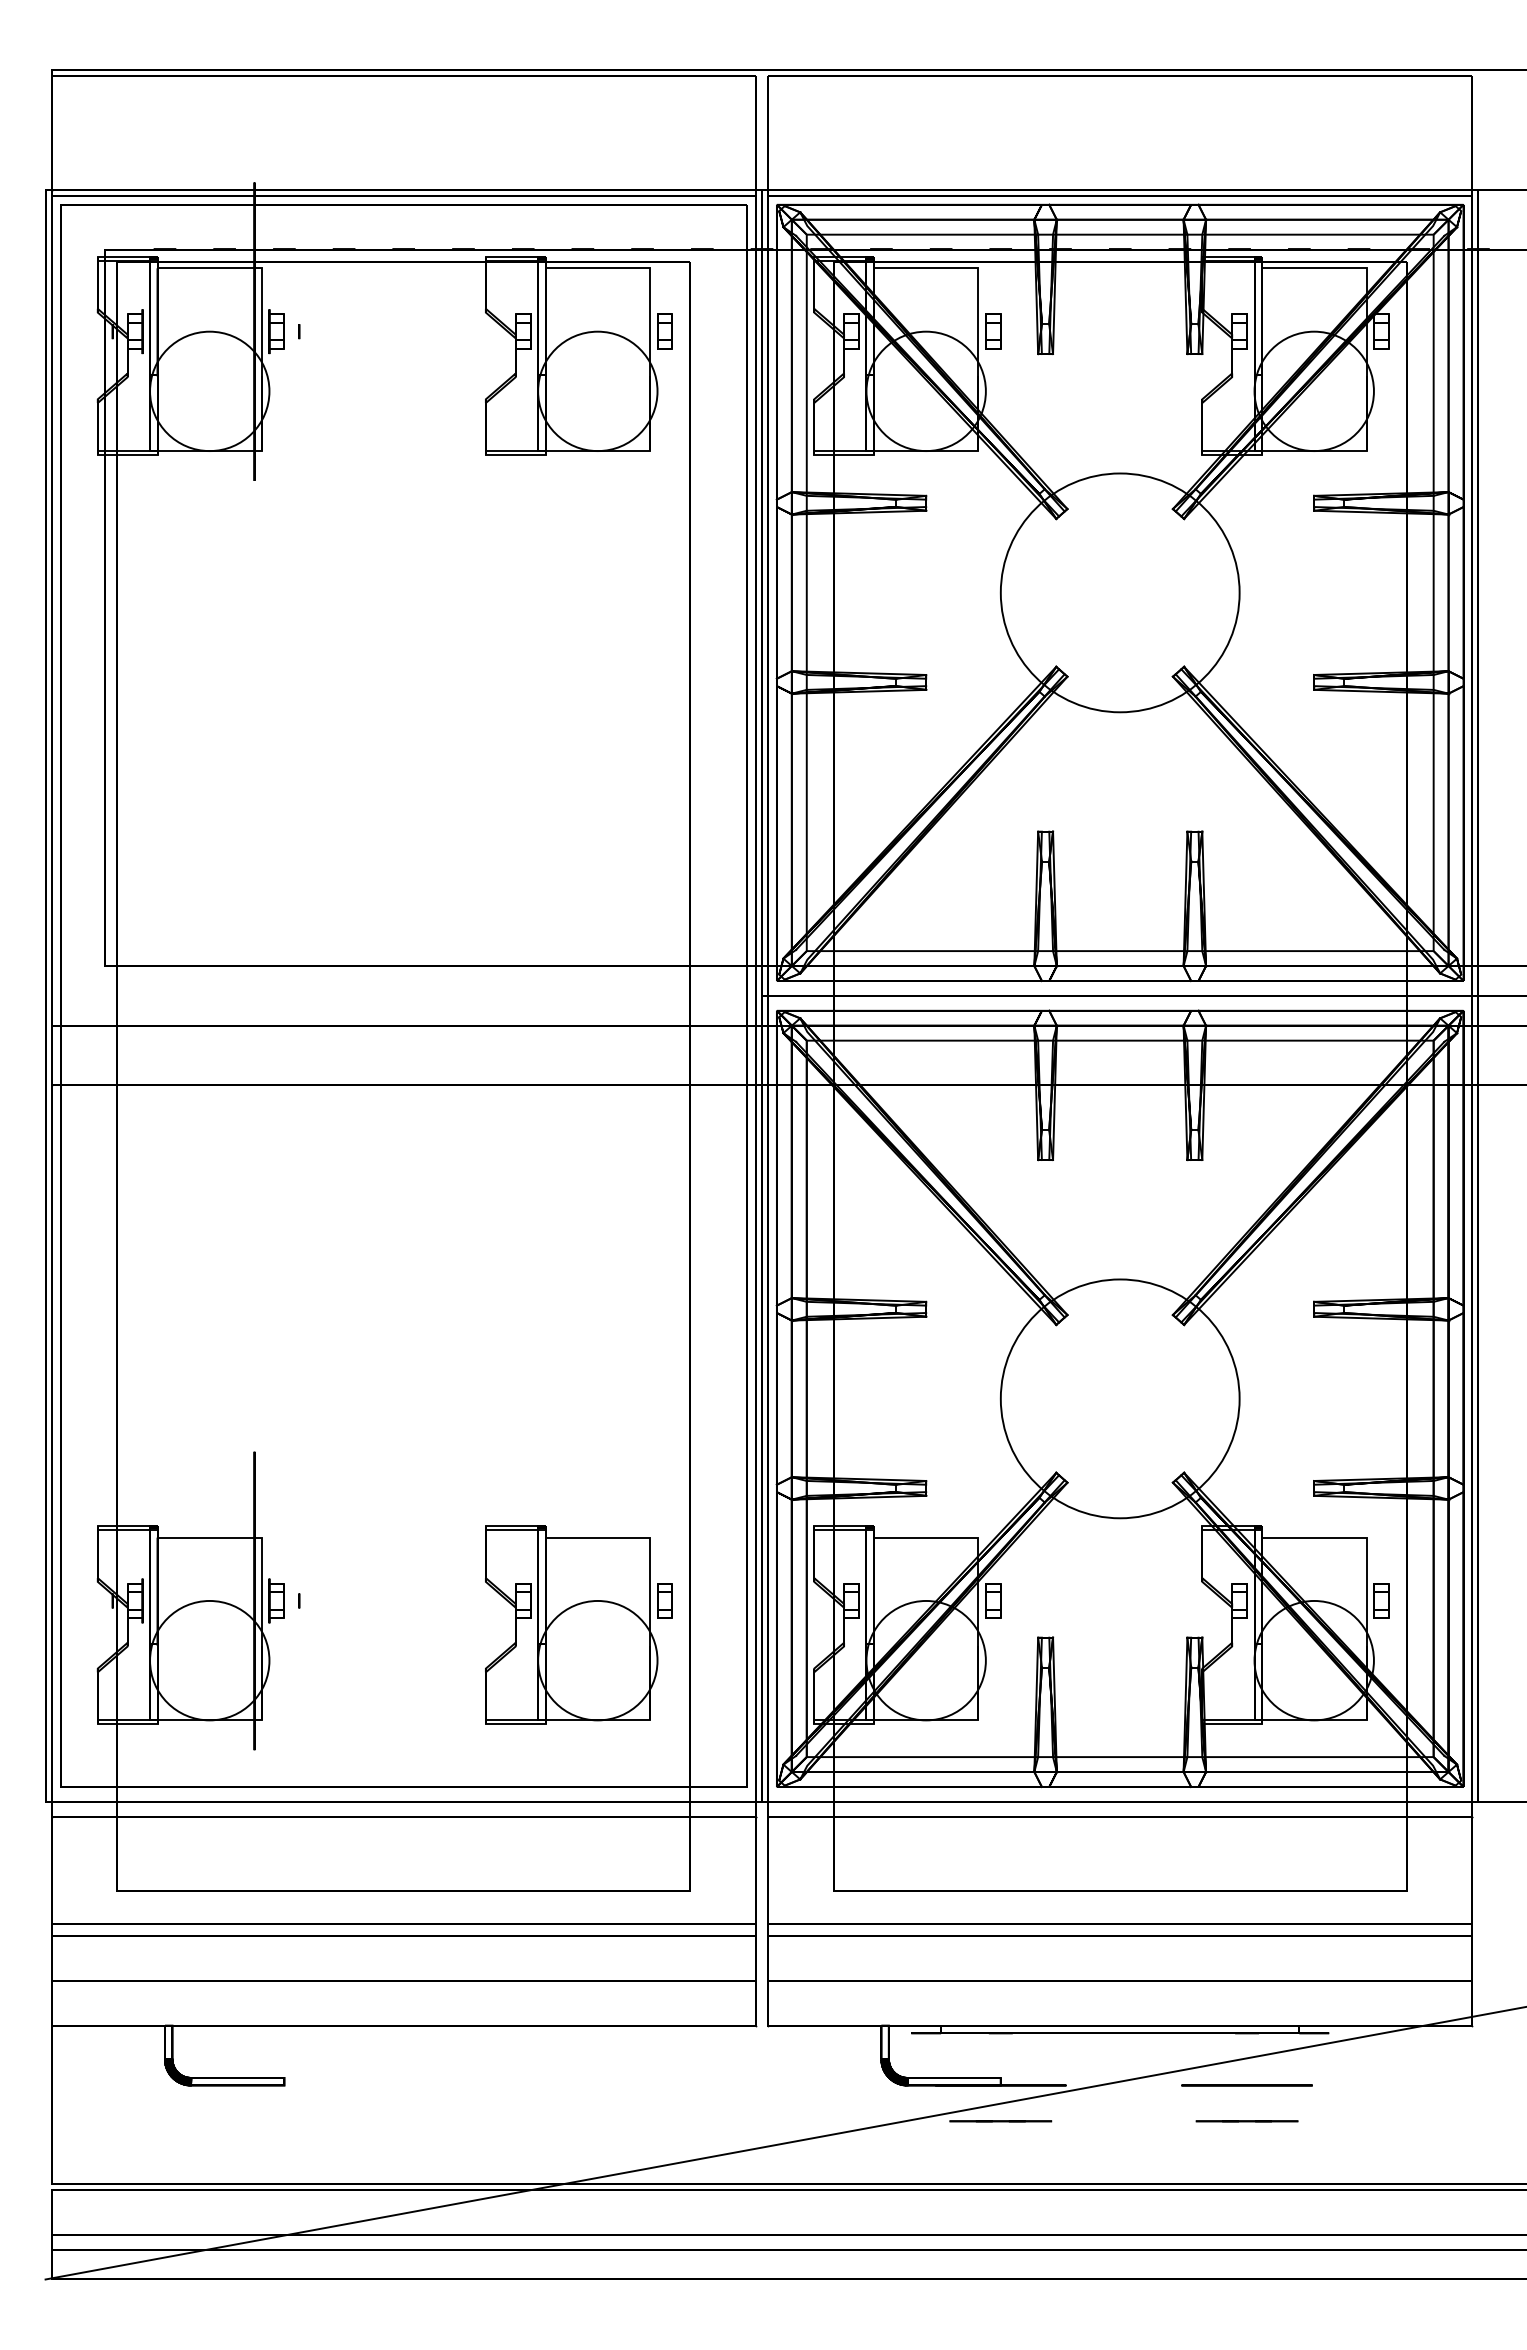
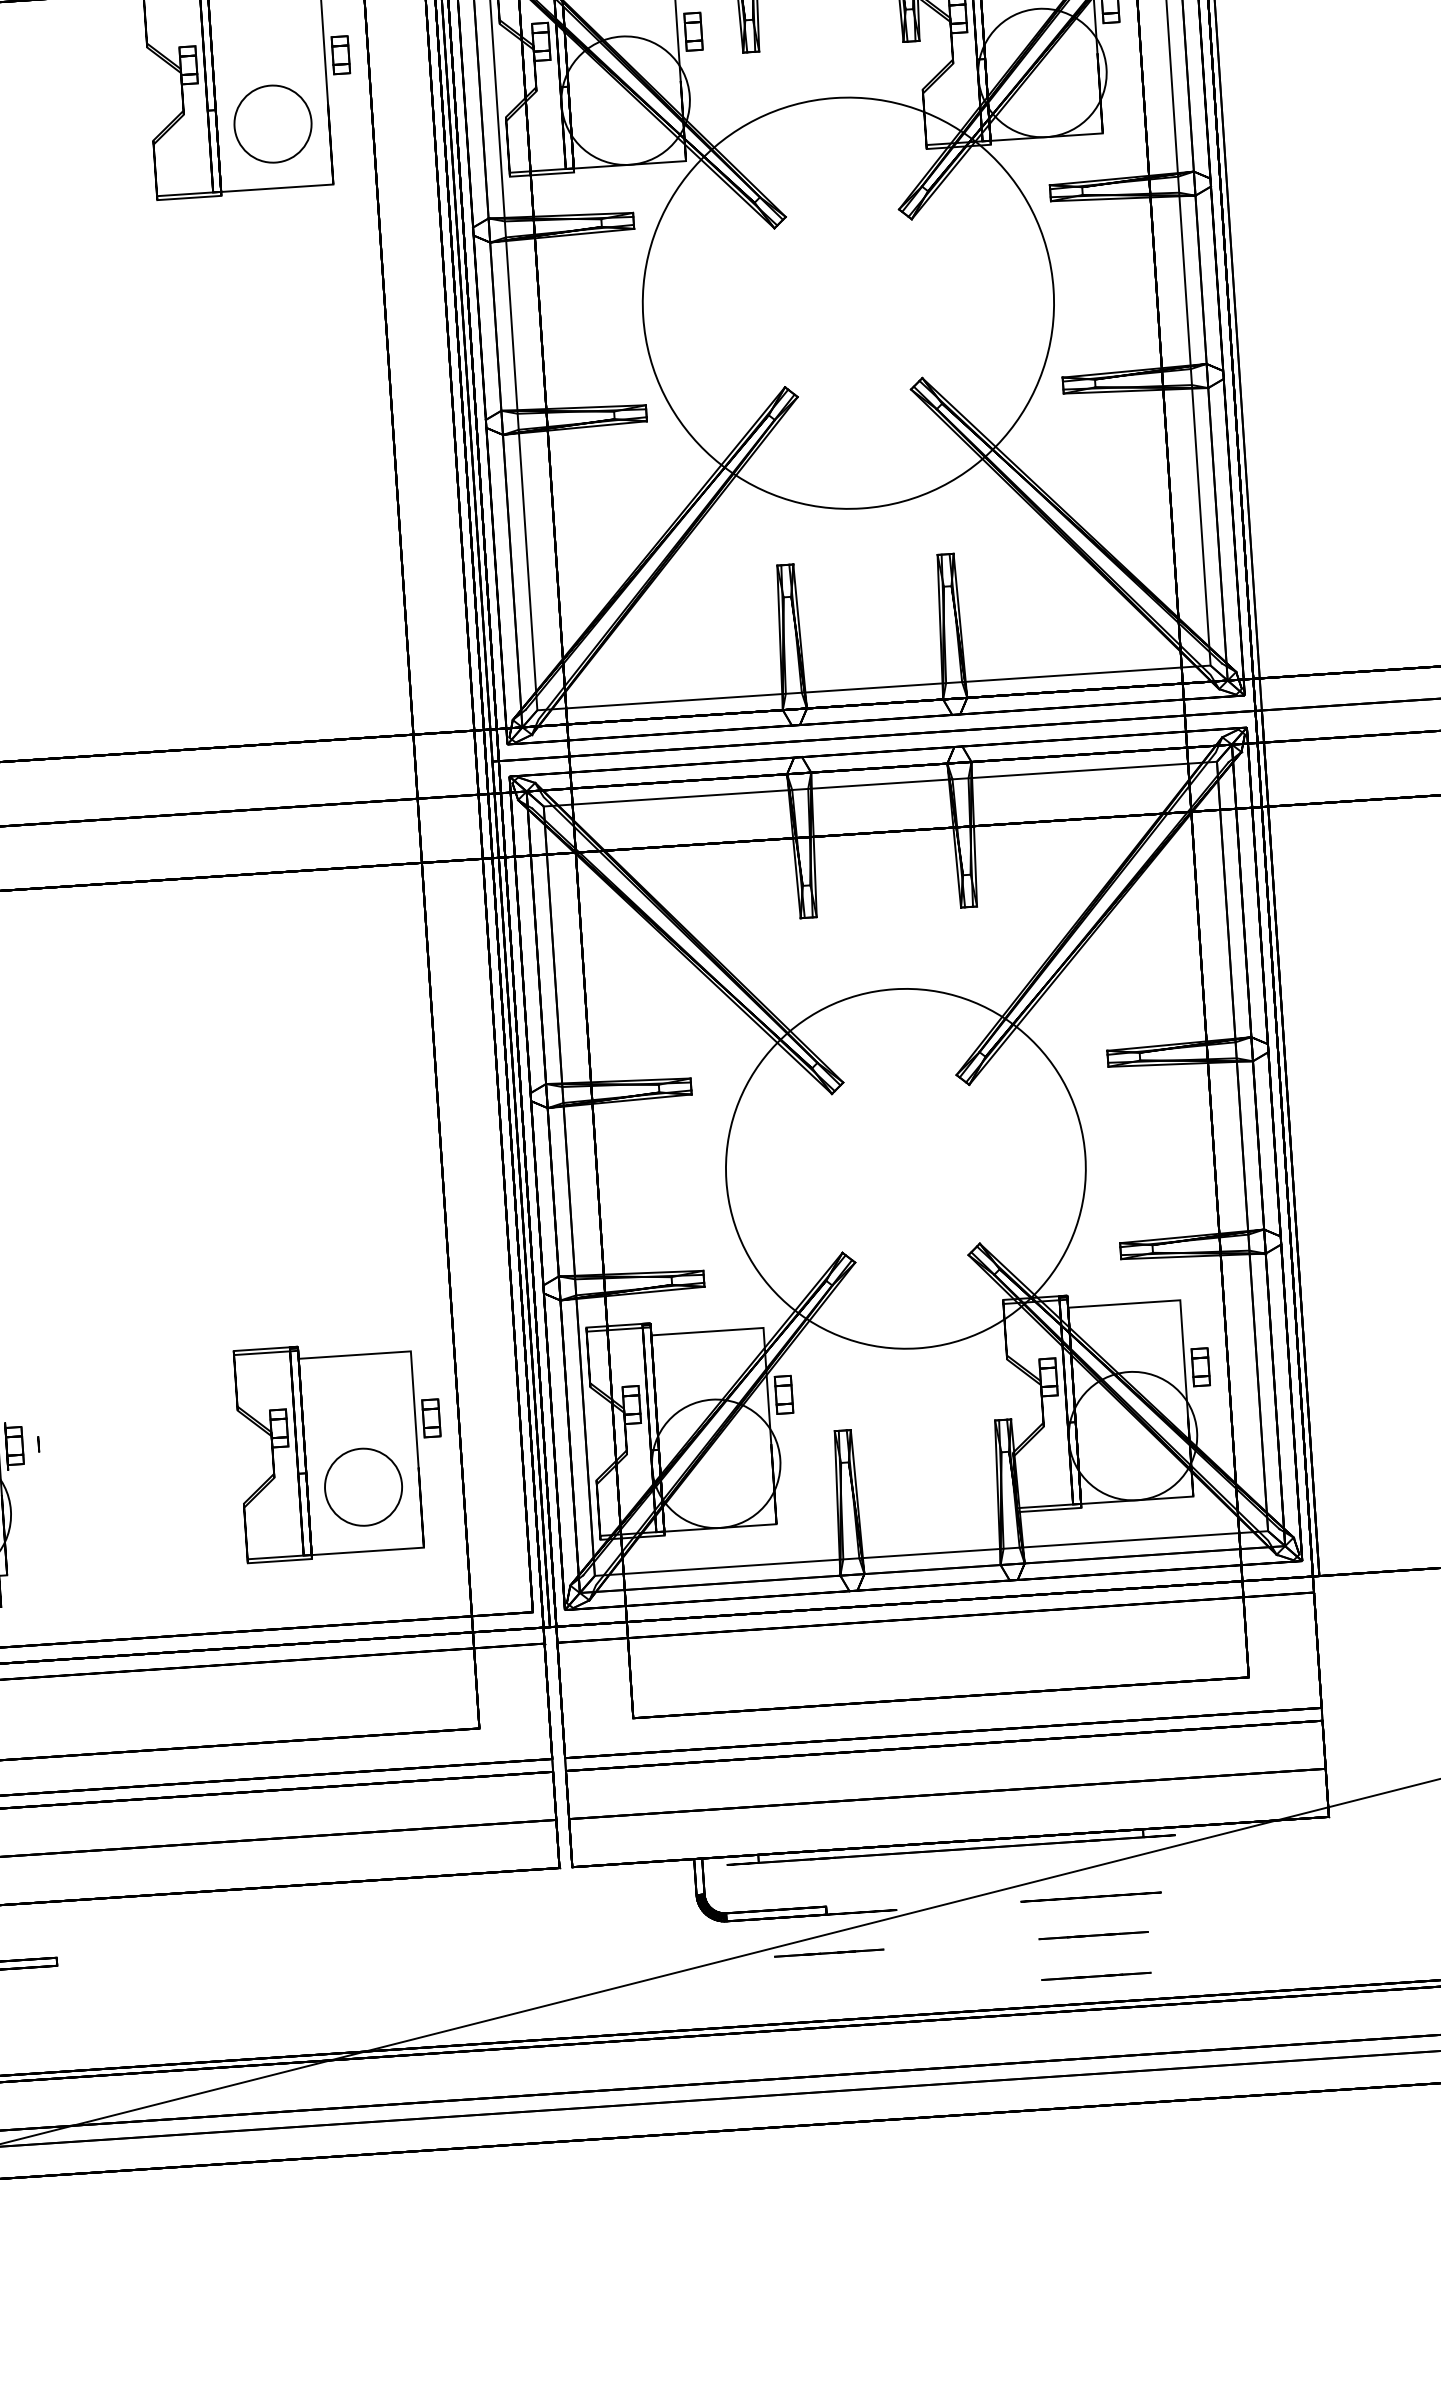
circle: (597, 391) -> (272, 124), size x0.6
circle: (1119, 592) -> (847, 302), size x1.6
circle: (1119, 1398) -> (905, 1168), size x1.4
circle: (597, 1660) -> (363, 1487), size x0.6
line: (1246, 2159) -> (1095, 1976), added

